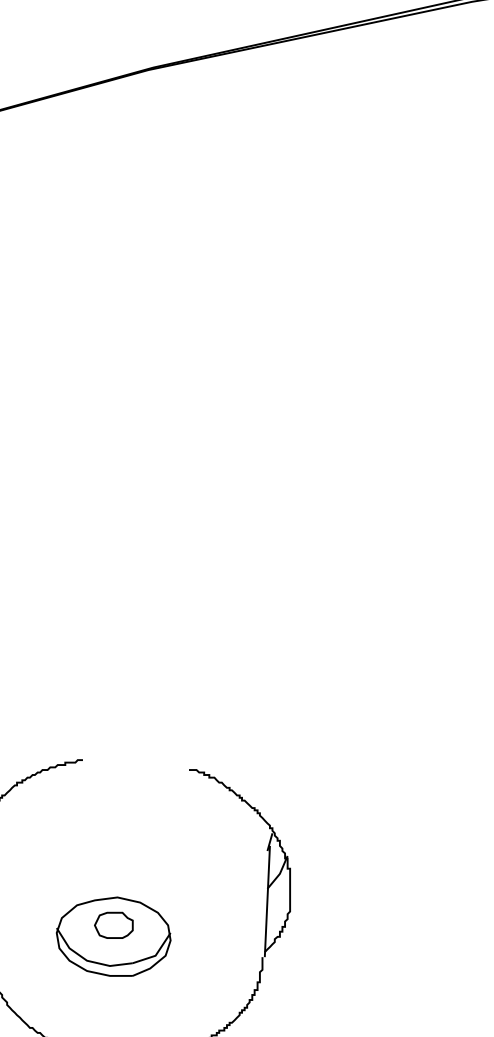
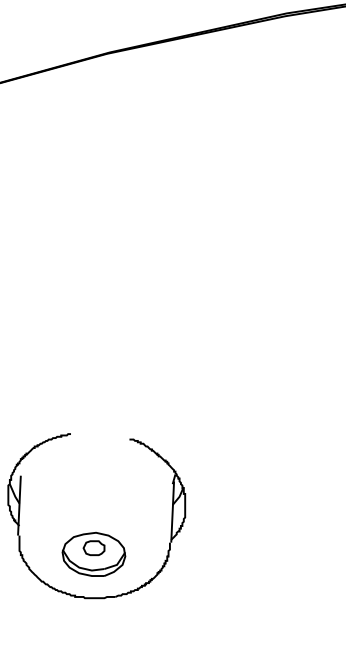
part: (112, 935) -> (93, 553), moved

